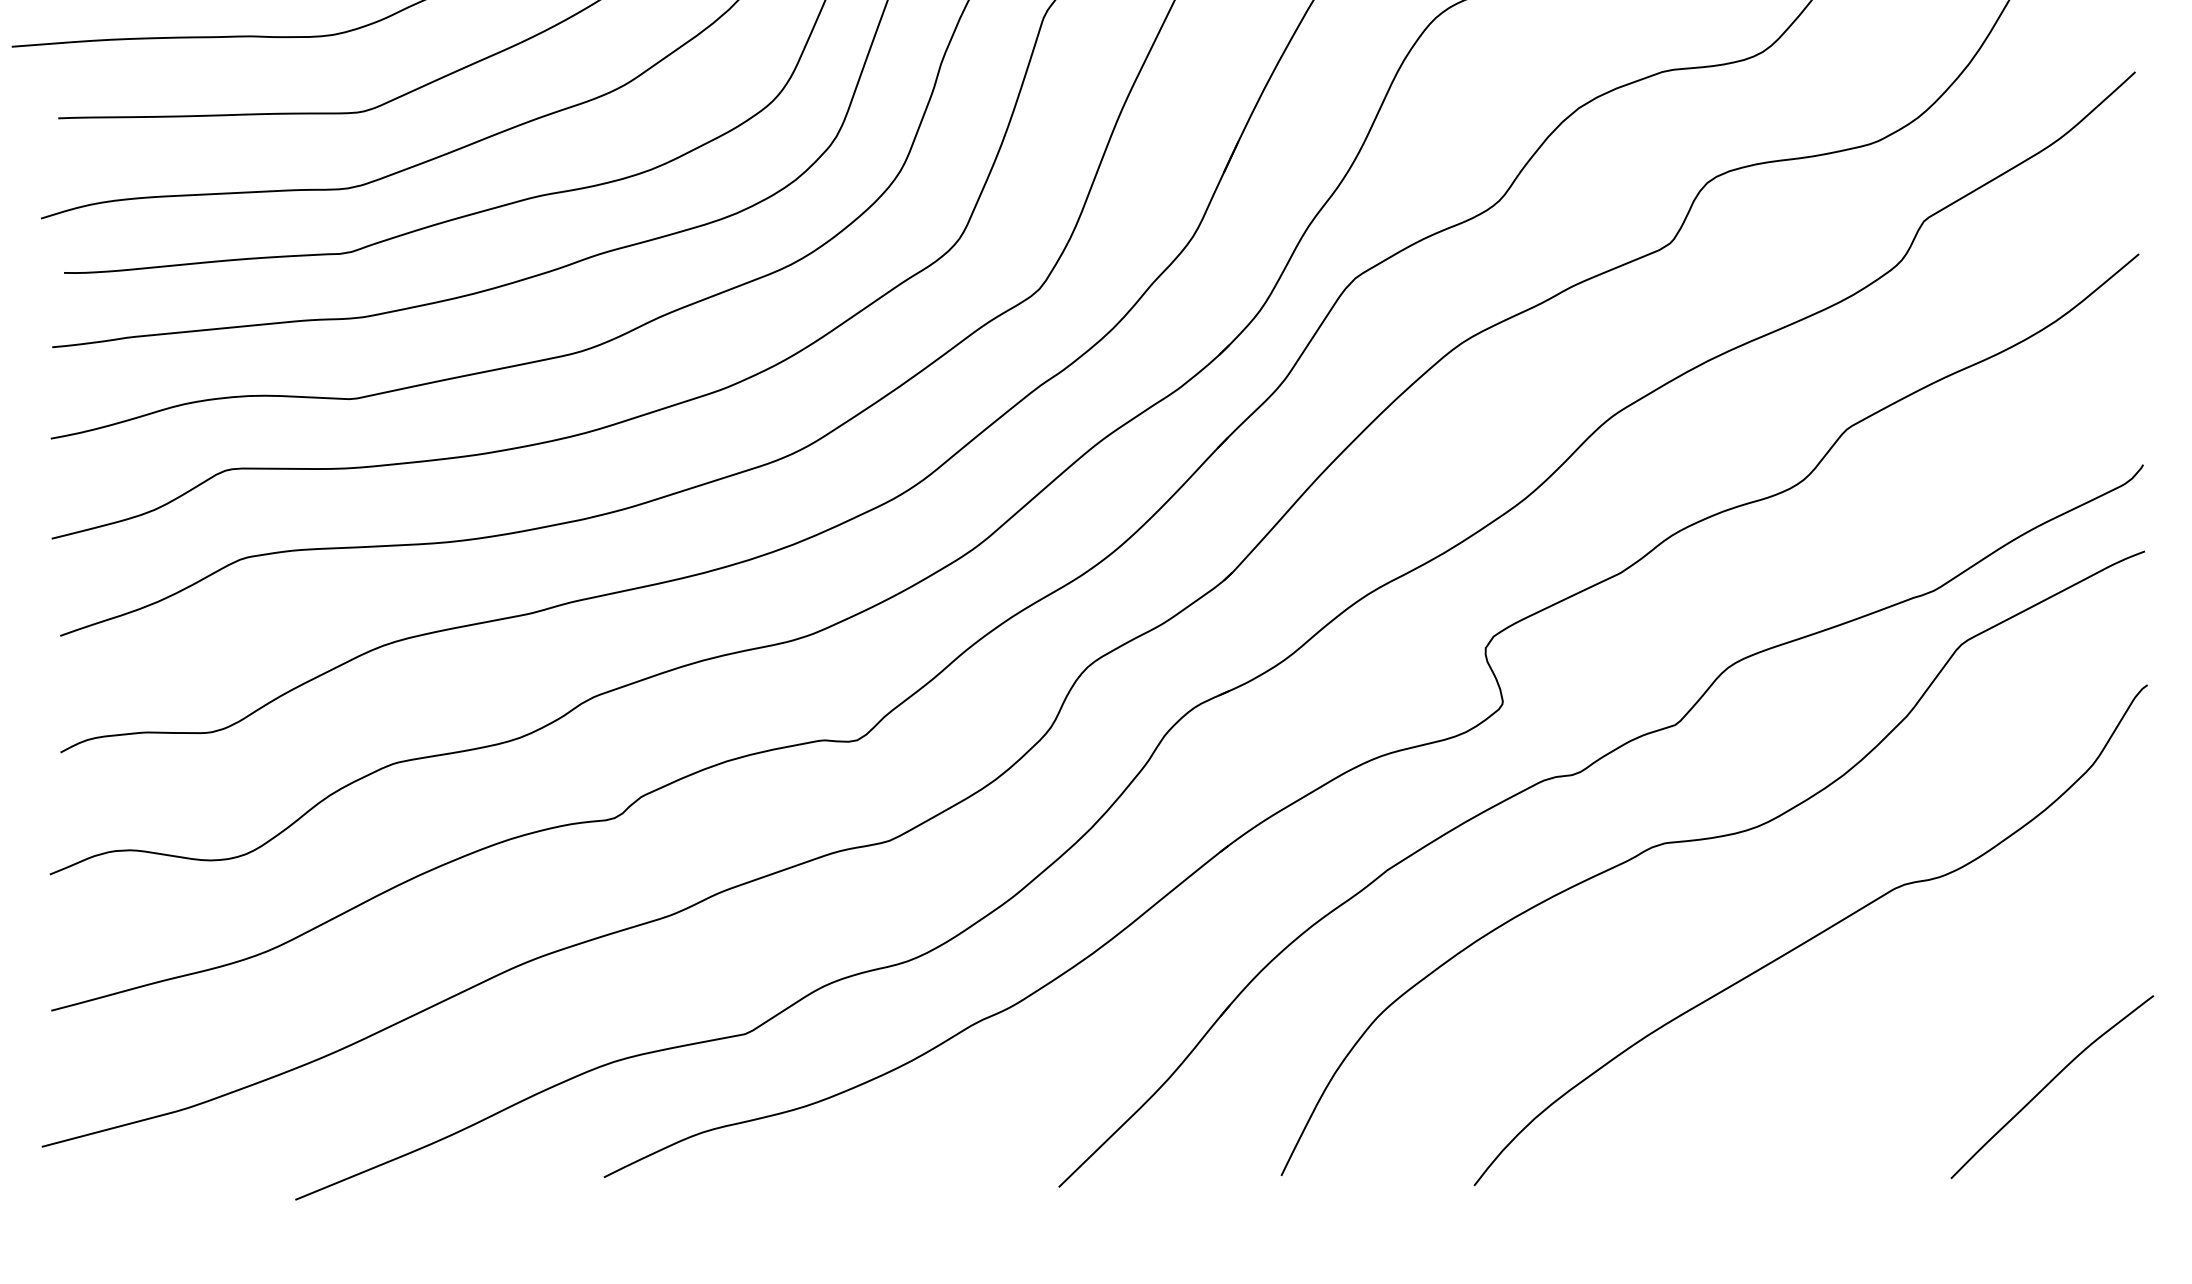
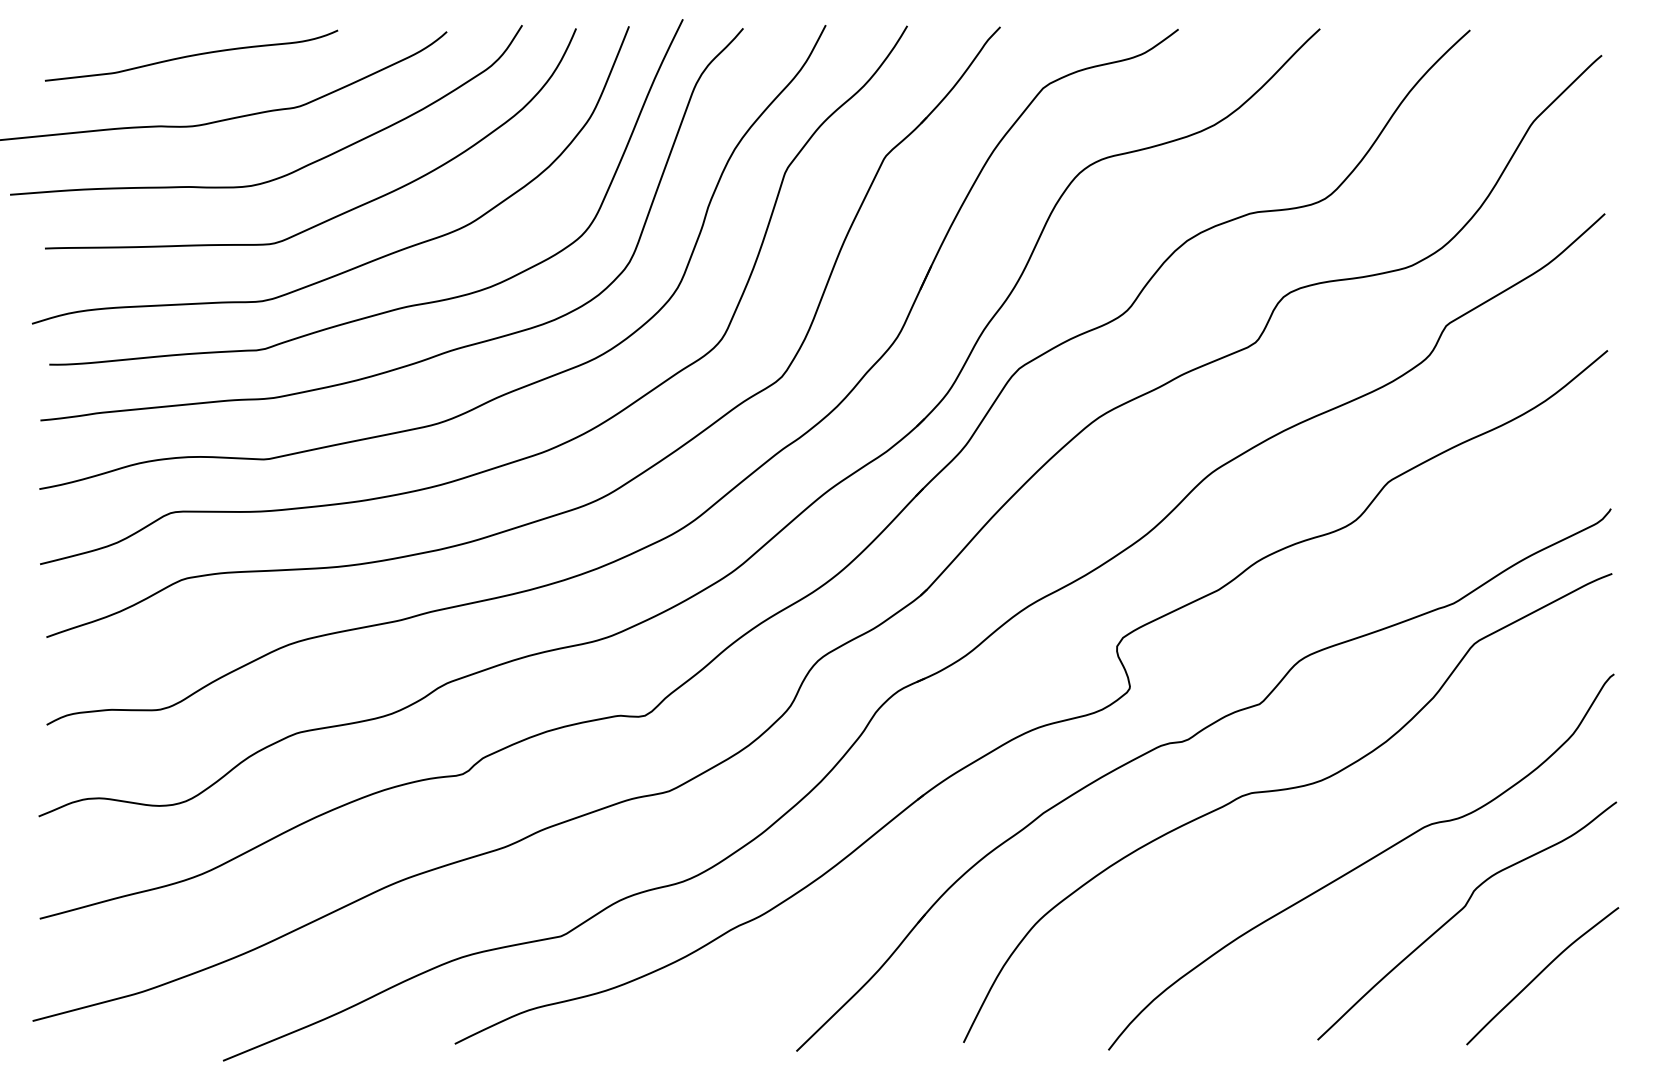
curve: (1945, 999) -> (1462, 910), added

